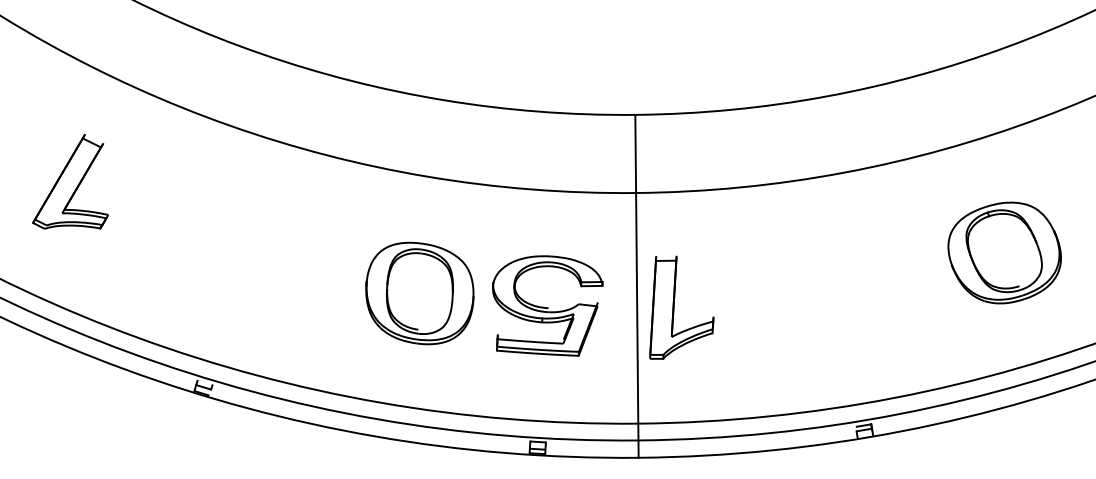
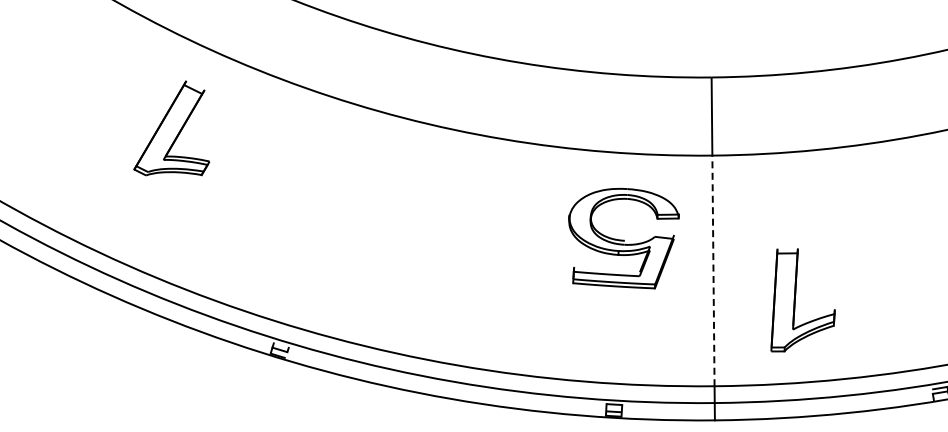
part: (70, 181) -> (171, 128), moved
part: (419, 293) -> (495, 256), removed
part: (547, 305) -> (623, 238), moved
line: (637, 307) -> (713, 270), solid -> dashed
part: (674, 307) -> (795, 300), moved

